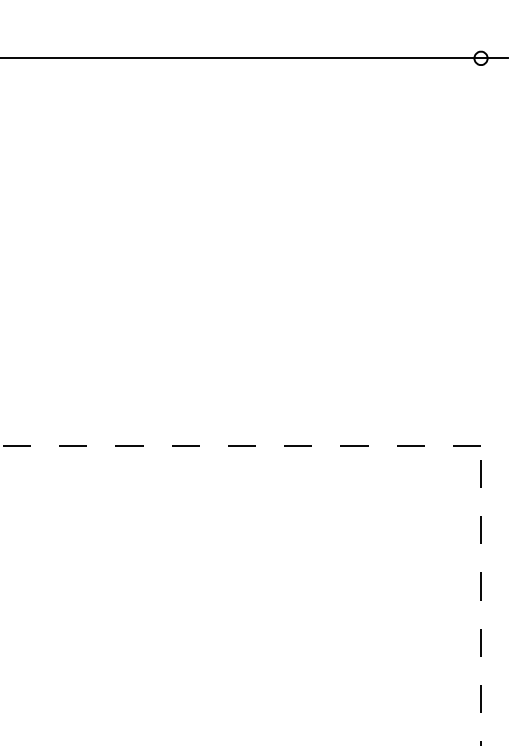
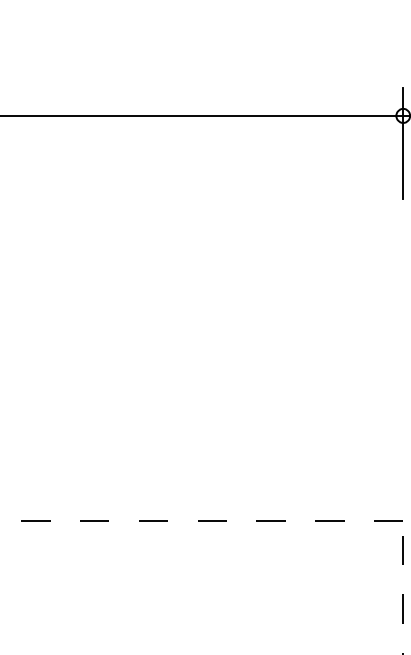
line: (481, 84) -> (403, 143), added

